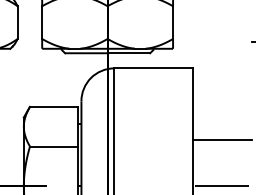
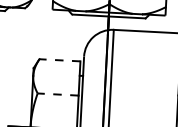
line: (53, 106) -> (59, 59), solid -> dashed
line: (53, 146) -> (57, 94), solid -> dashed

